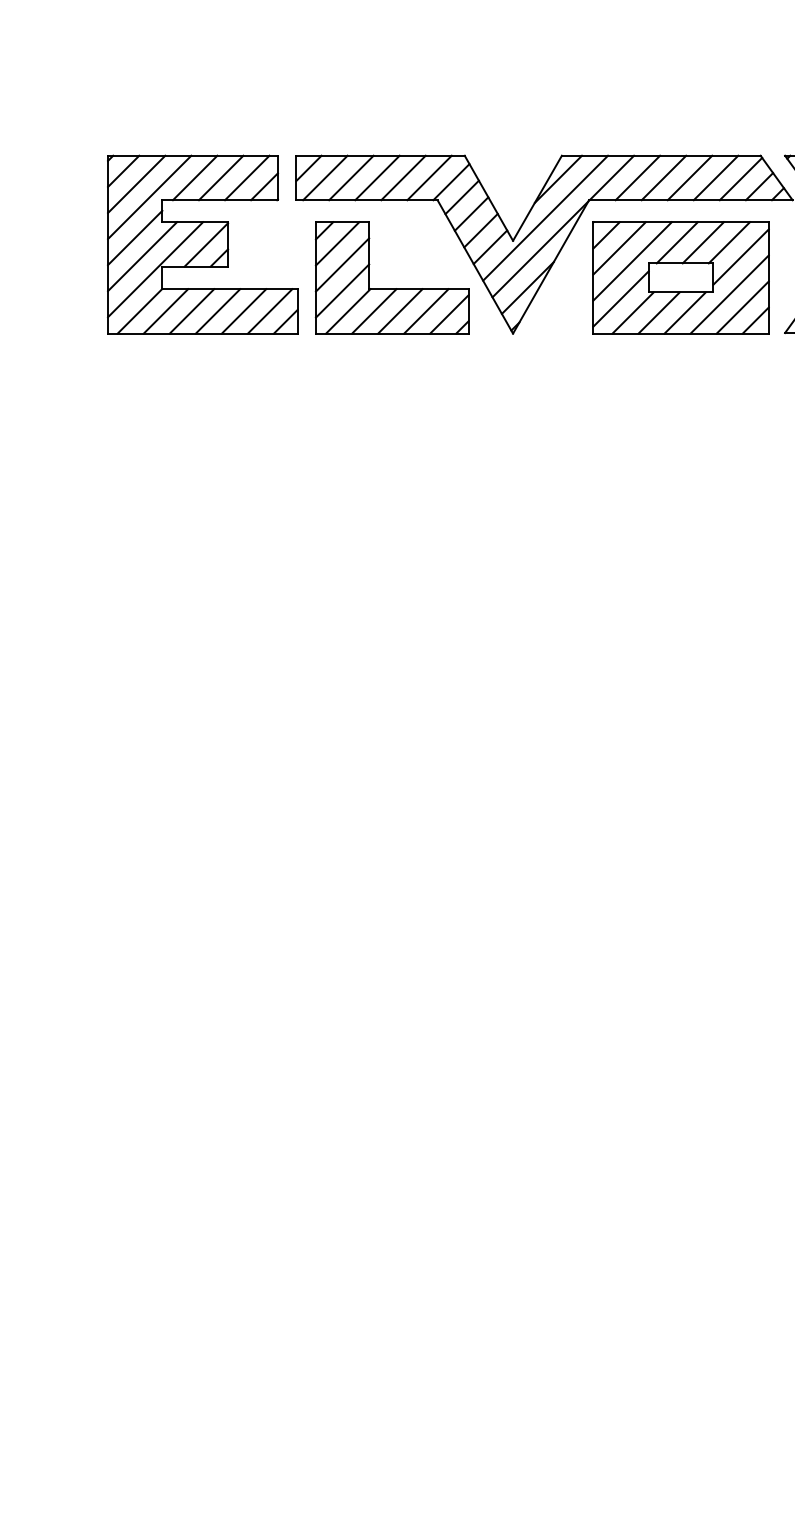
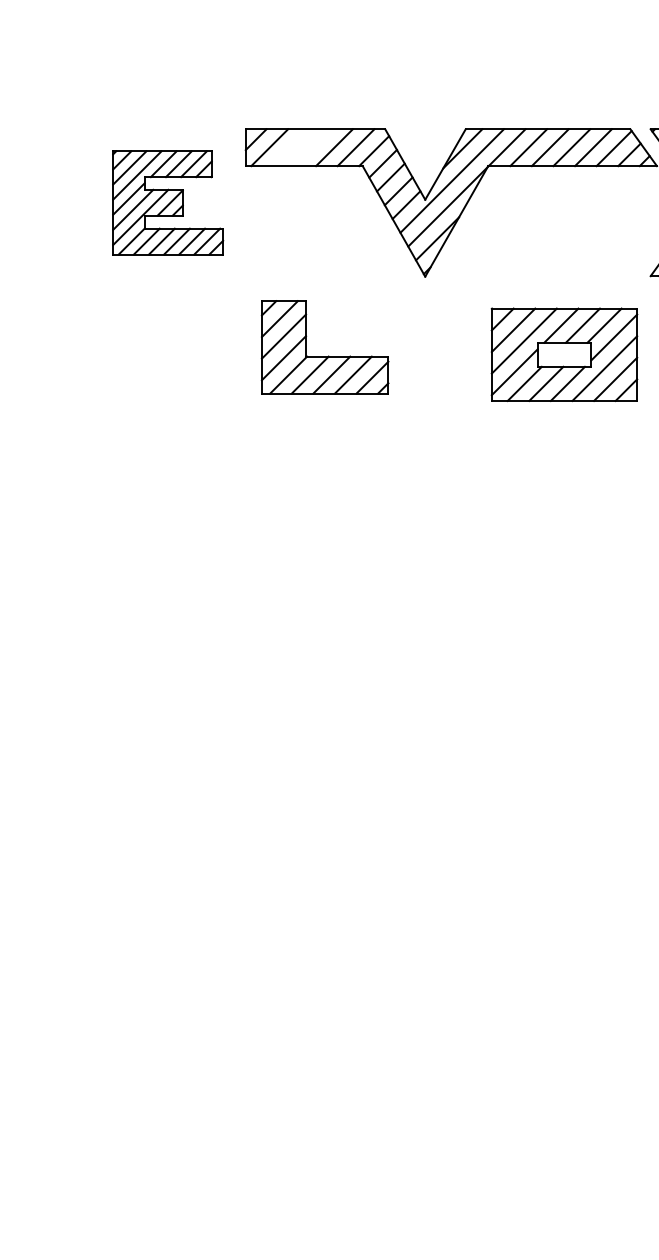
line: (351, 177) -> (291, 147), removed
line: (377, 177) -> (312, 147), removed
part: (202, 244) -> (167, 202), size x0.7
part: (680, 277) -> (564, 354), moved
part: (391, 288) -> (324, 356), moved

